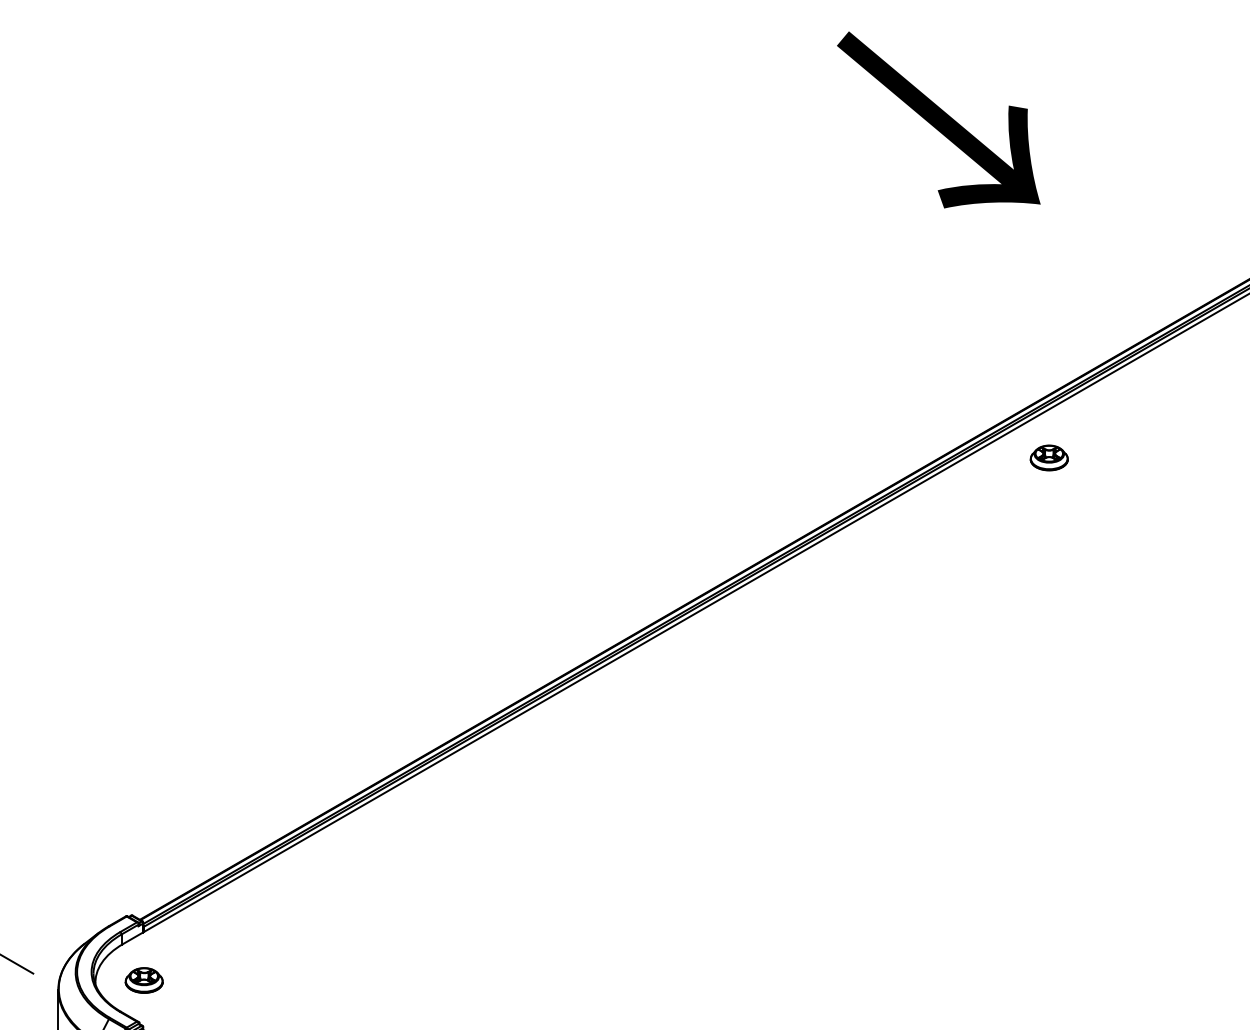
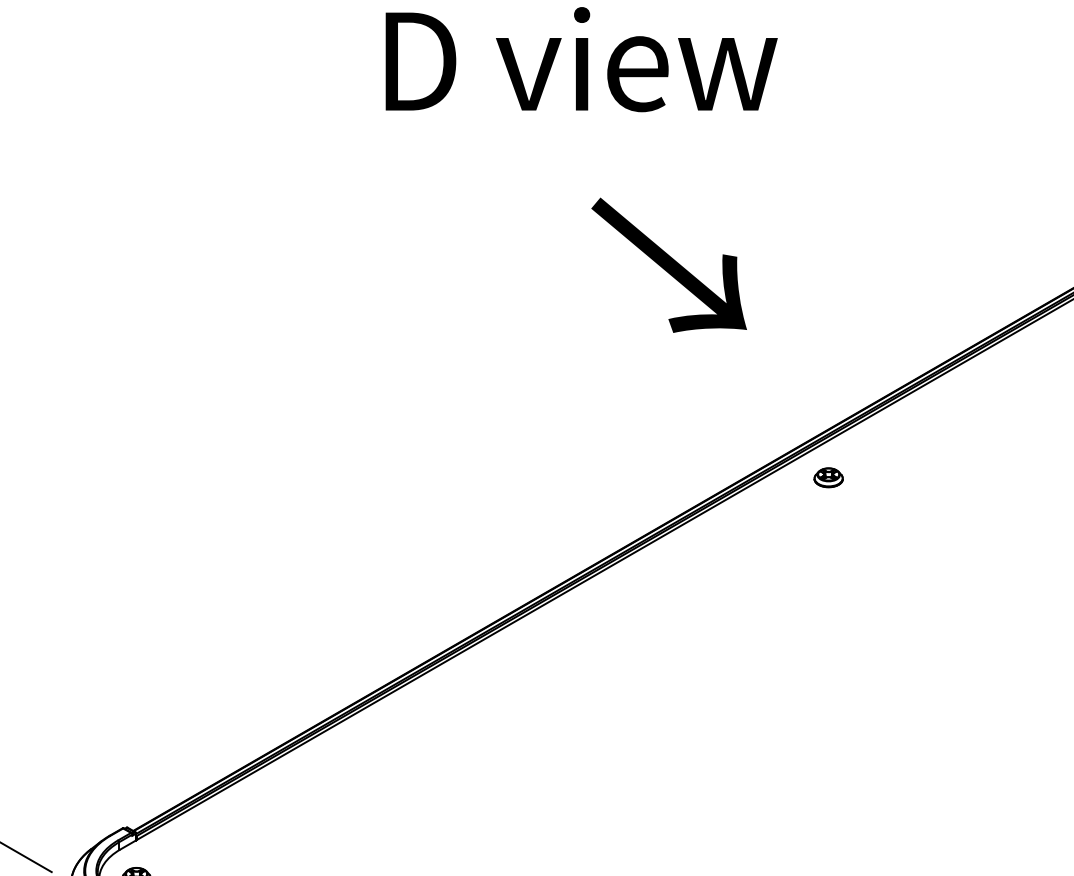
text: (937, 118) -> (668, 264), moved

